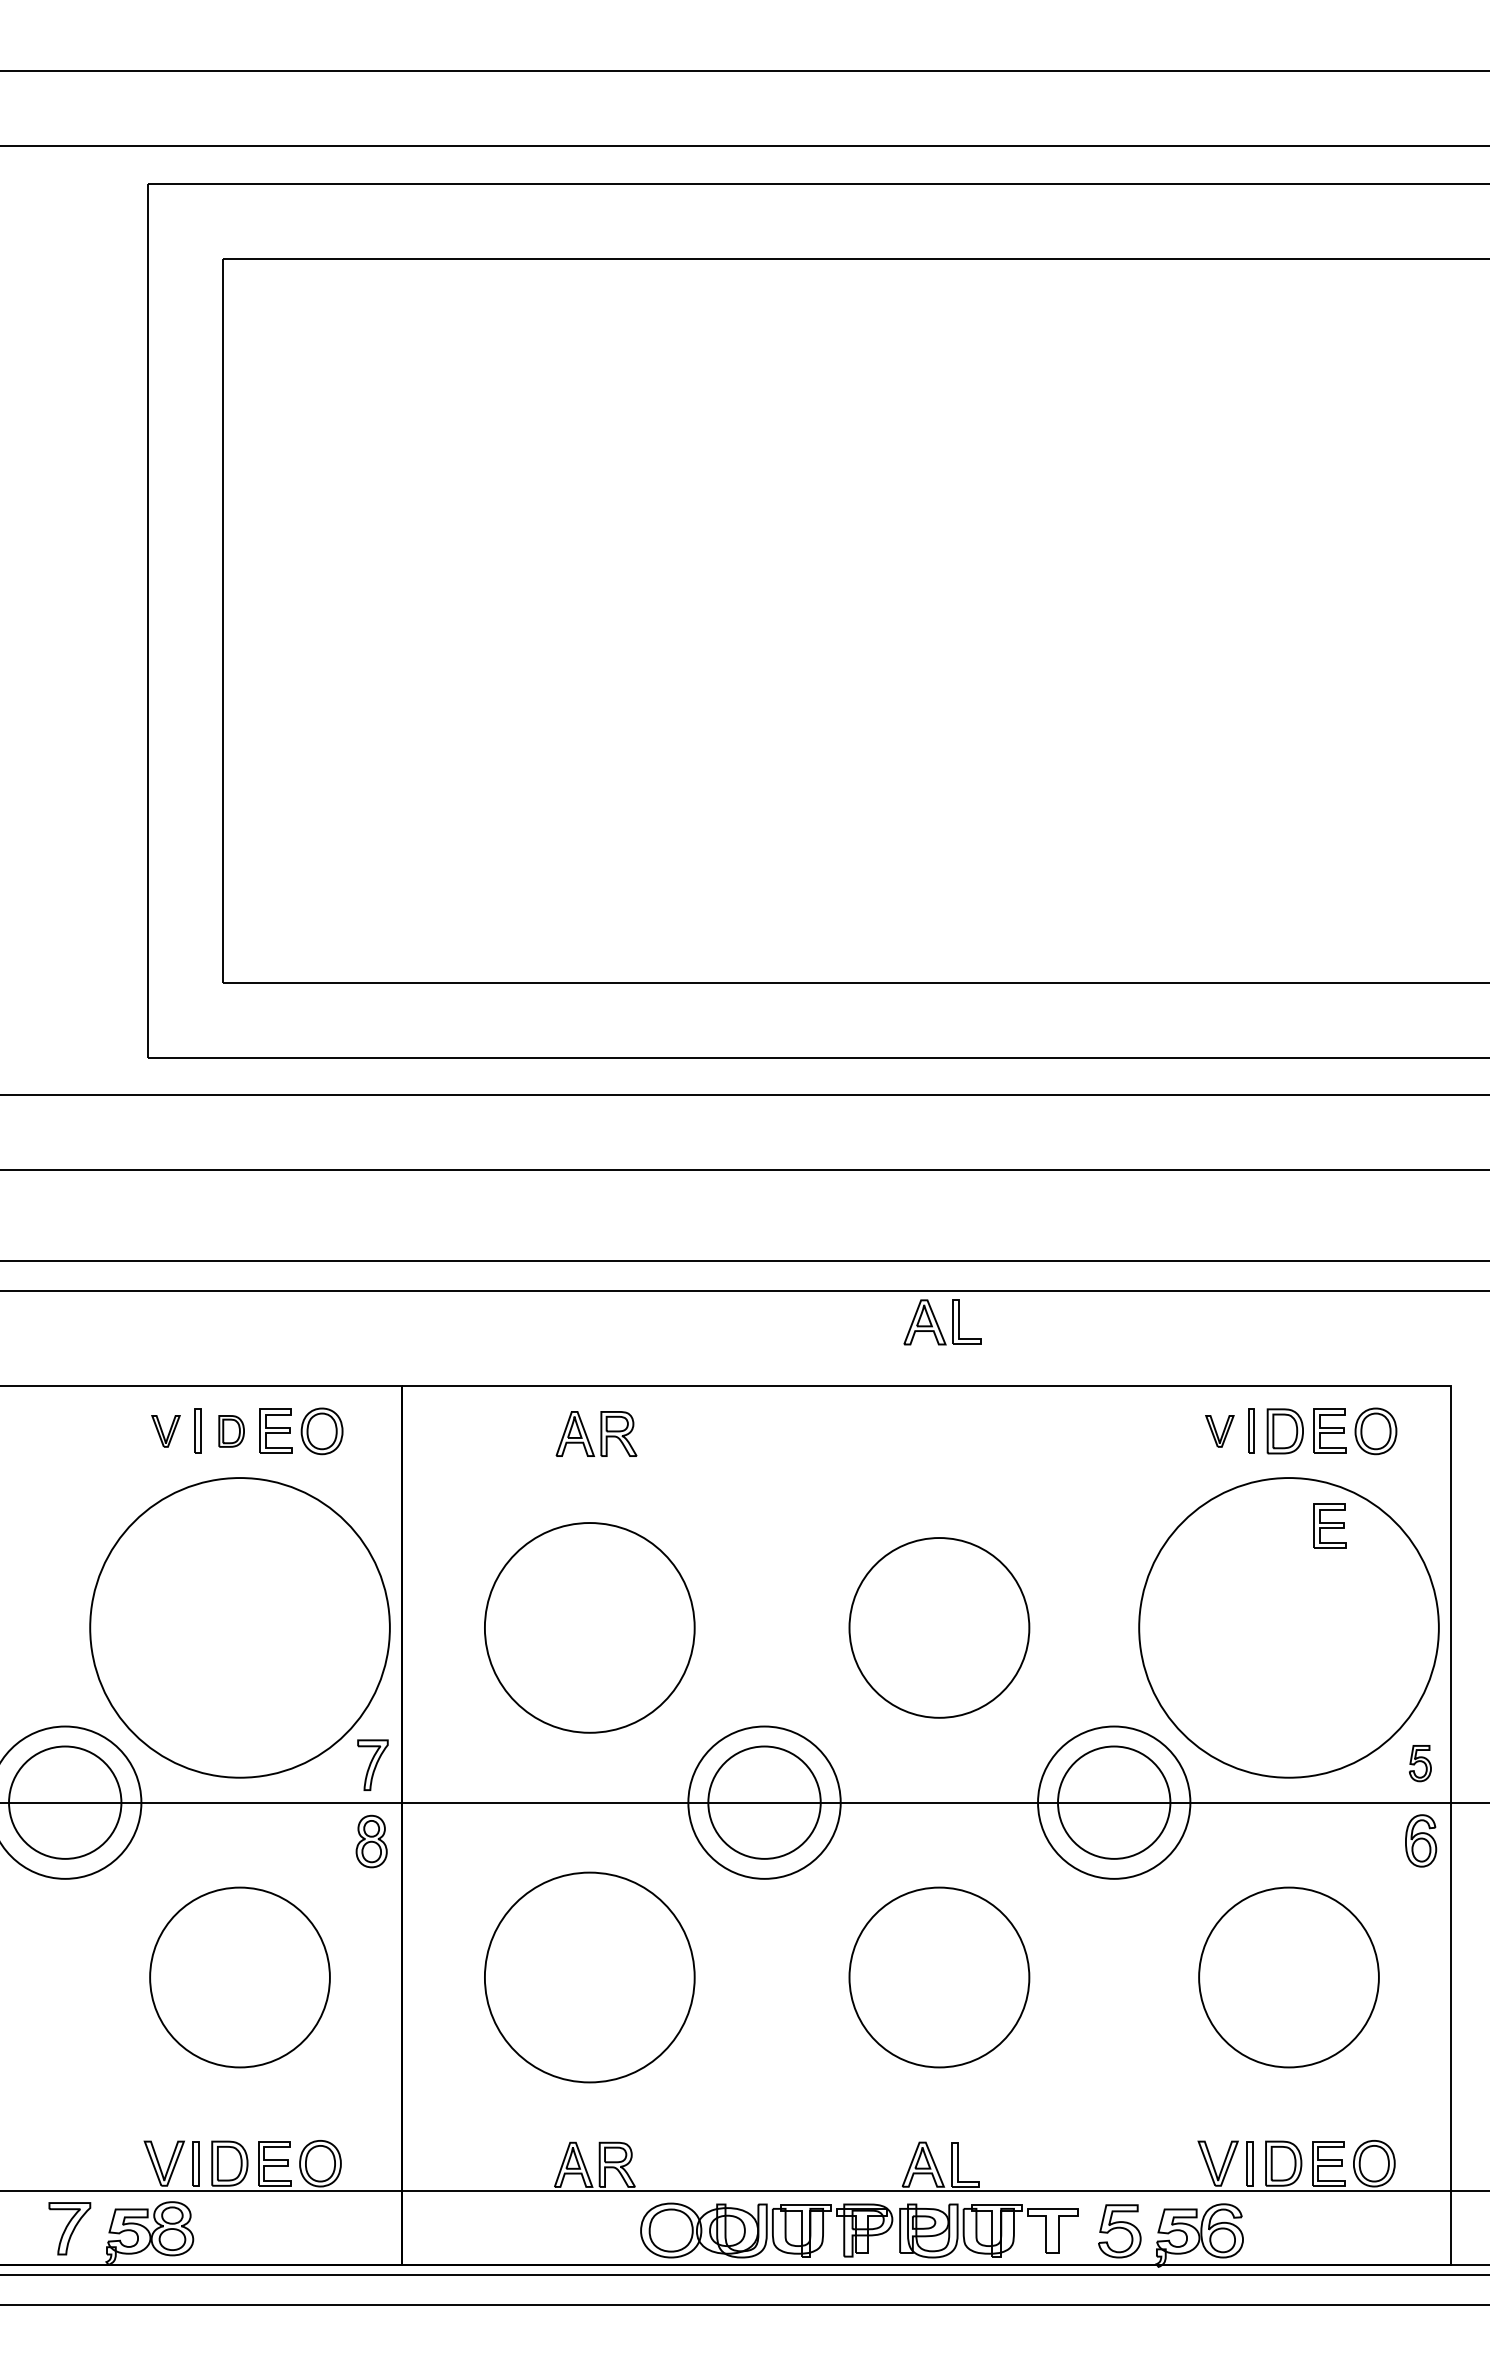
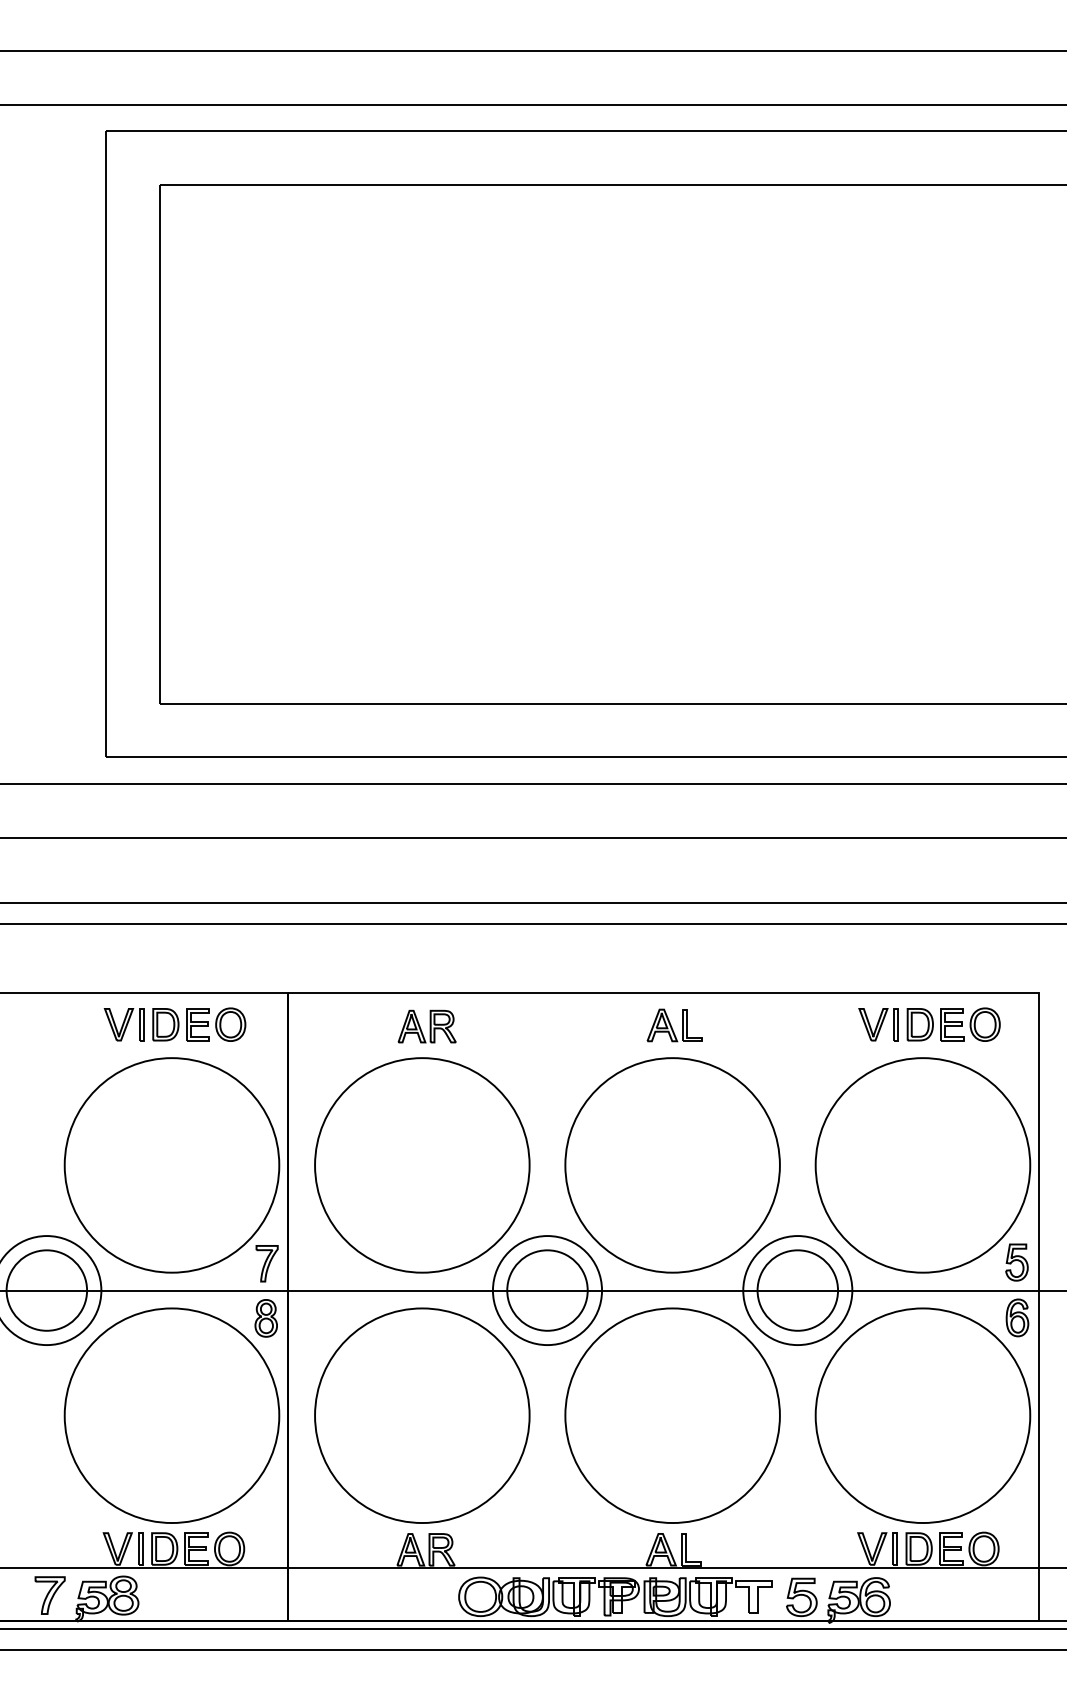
part: (942, 1322) -> (674, 1025), moved
part: (165, 1431) -> (118, 1024), size x1.43
part: (231, 1431) -> (165, 1024), size x1.43
part: (1219, 1431) -> (873, 1024), size x1.43
part: (1329, 1525) -> (951, 1092), removed
part: (589, 1627) -> (422, 1165), size x1.43
part: (939, 1627) -> (672, 1165), size x1.67
part: (1420, 1763) -> (1017, 1262), size x1.43
part: (239, 1977) -> (171, 1415), size x1.67
part: (589, 1977) -> (422, 1415), size x1.43
part: (939, 1977) -> (672, 1415), size x1.67
part: (1288, 1977) -> (922, 1415), size x1.67

